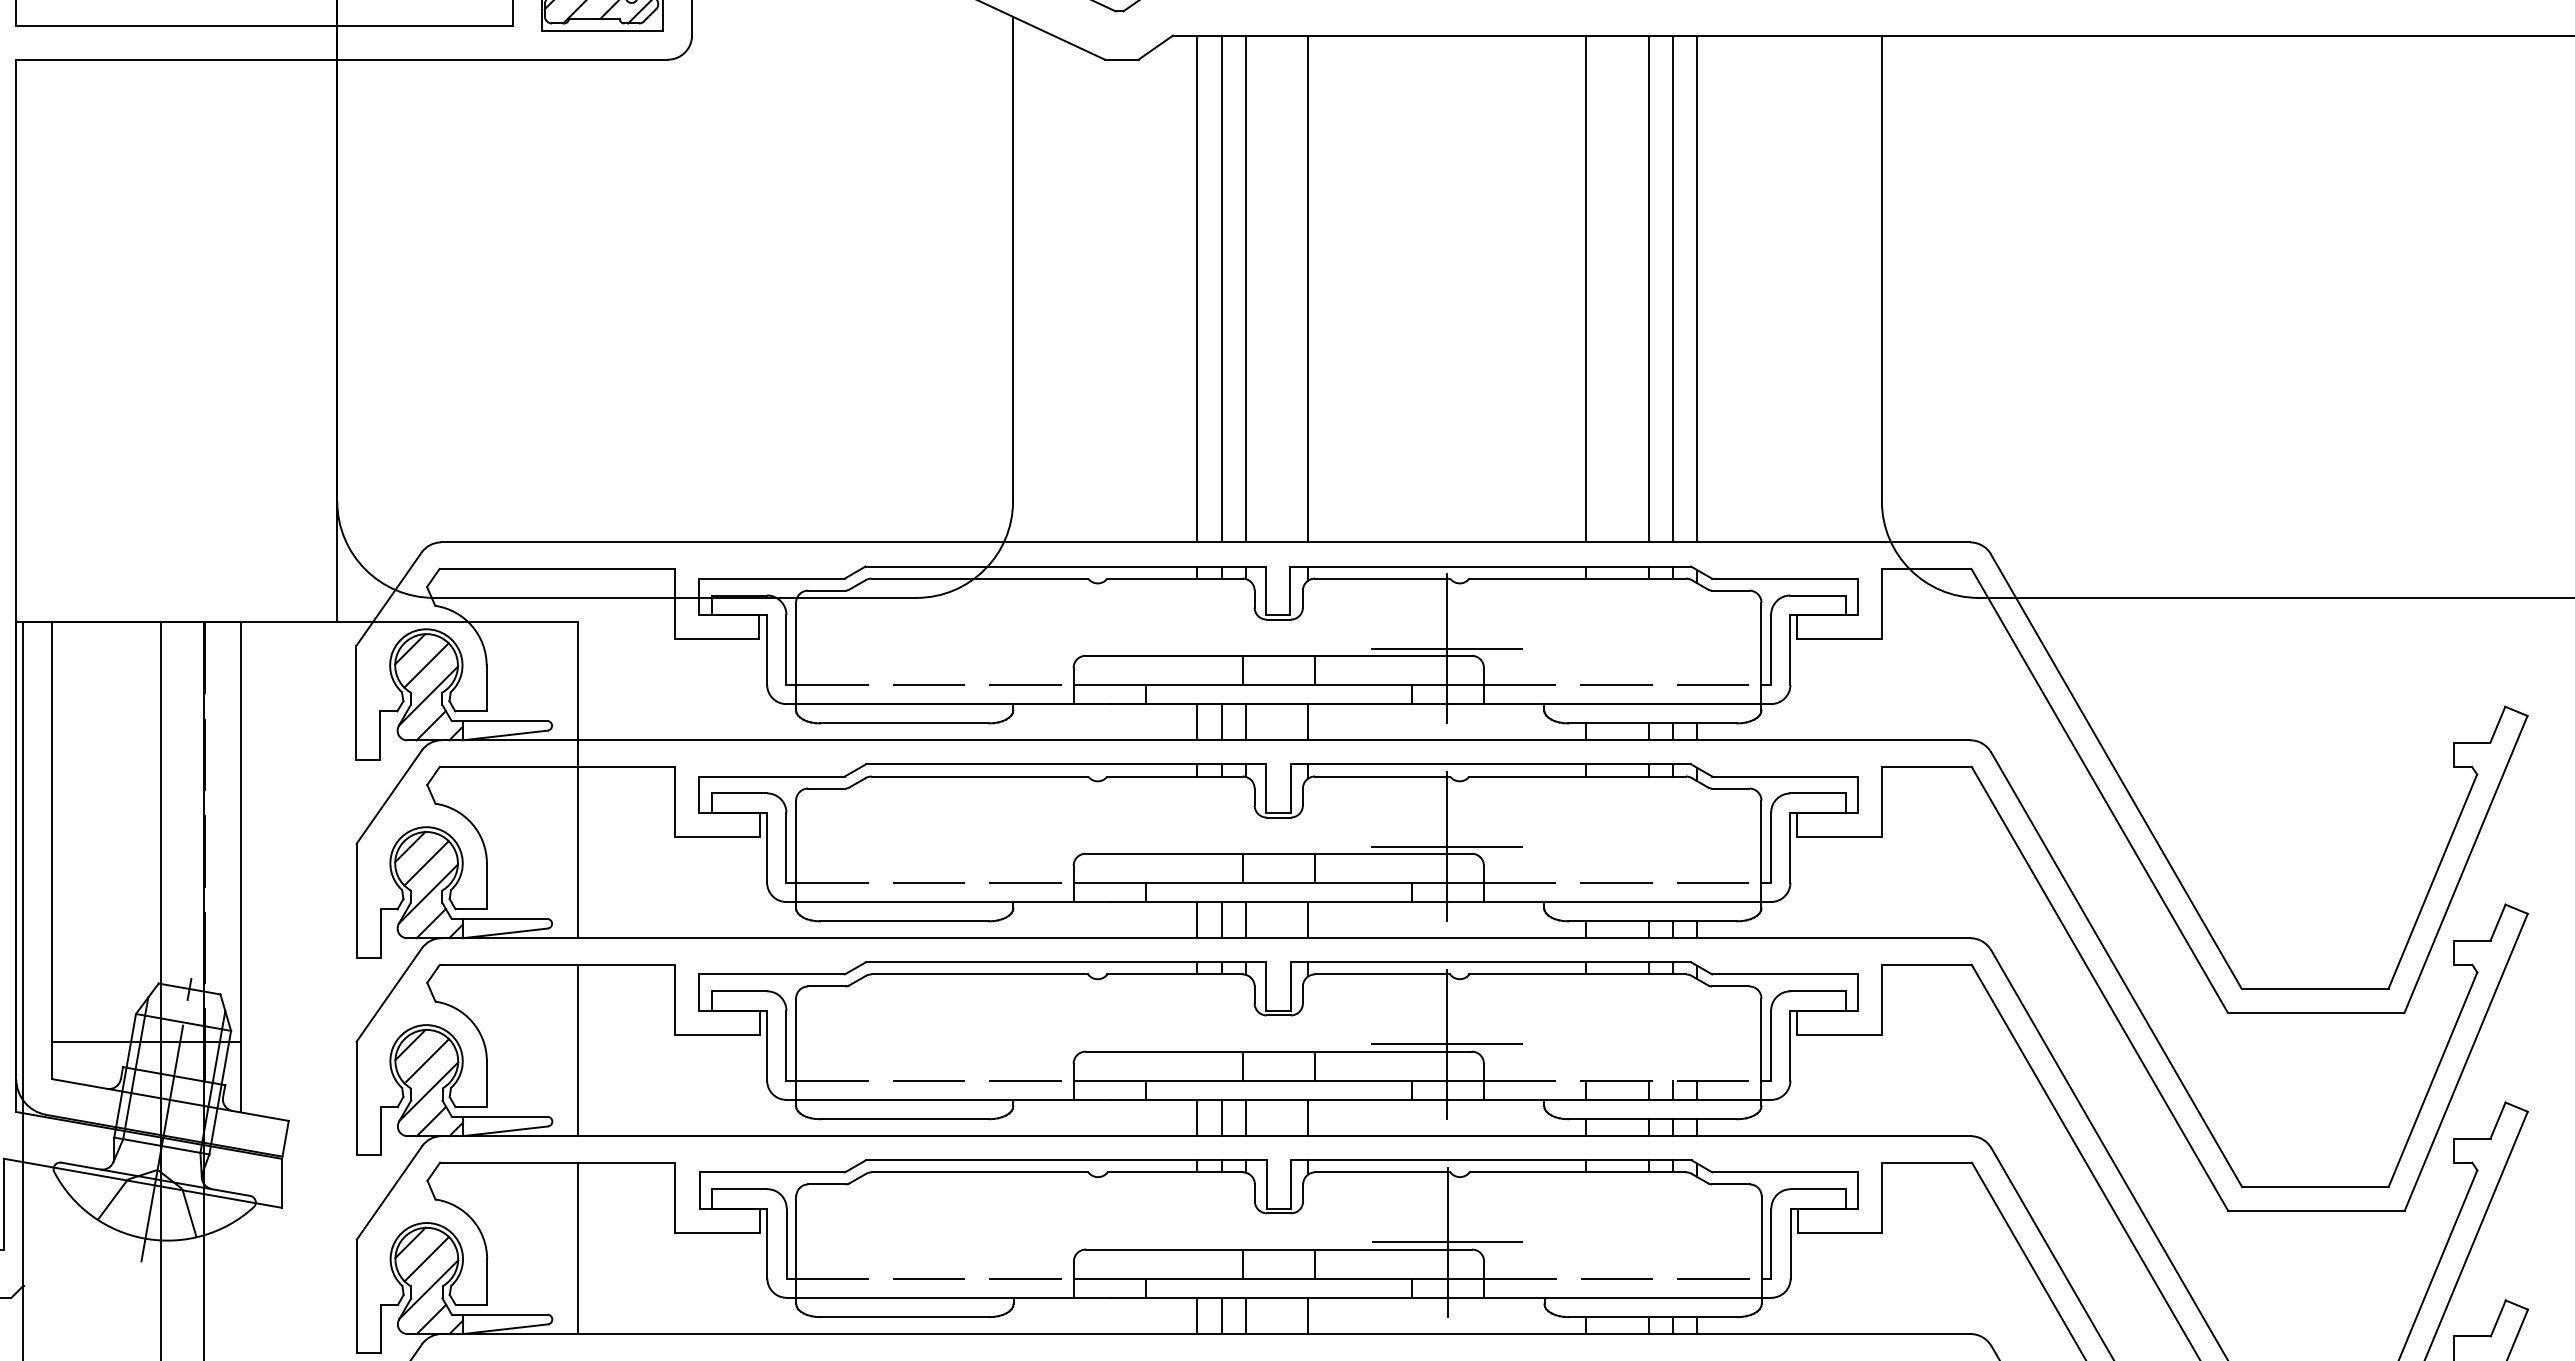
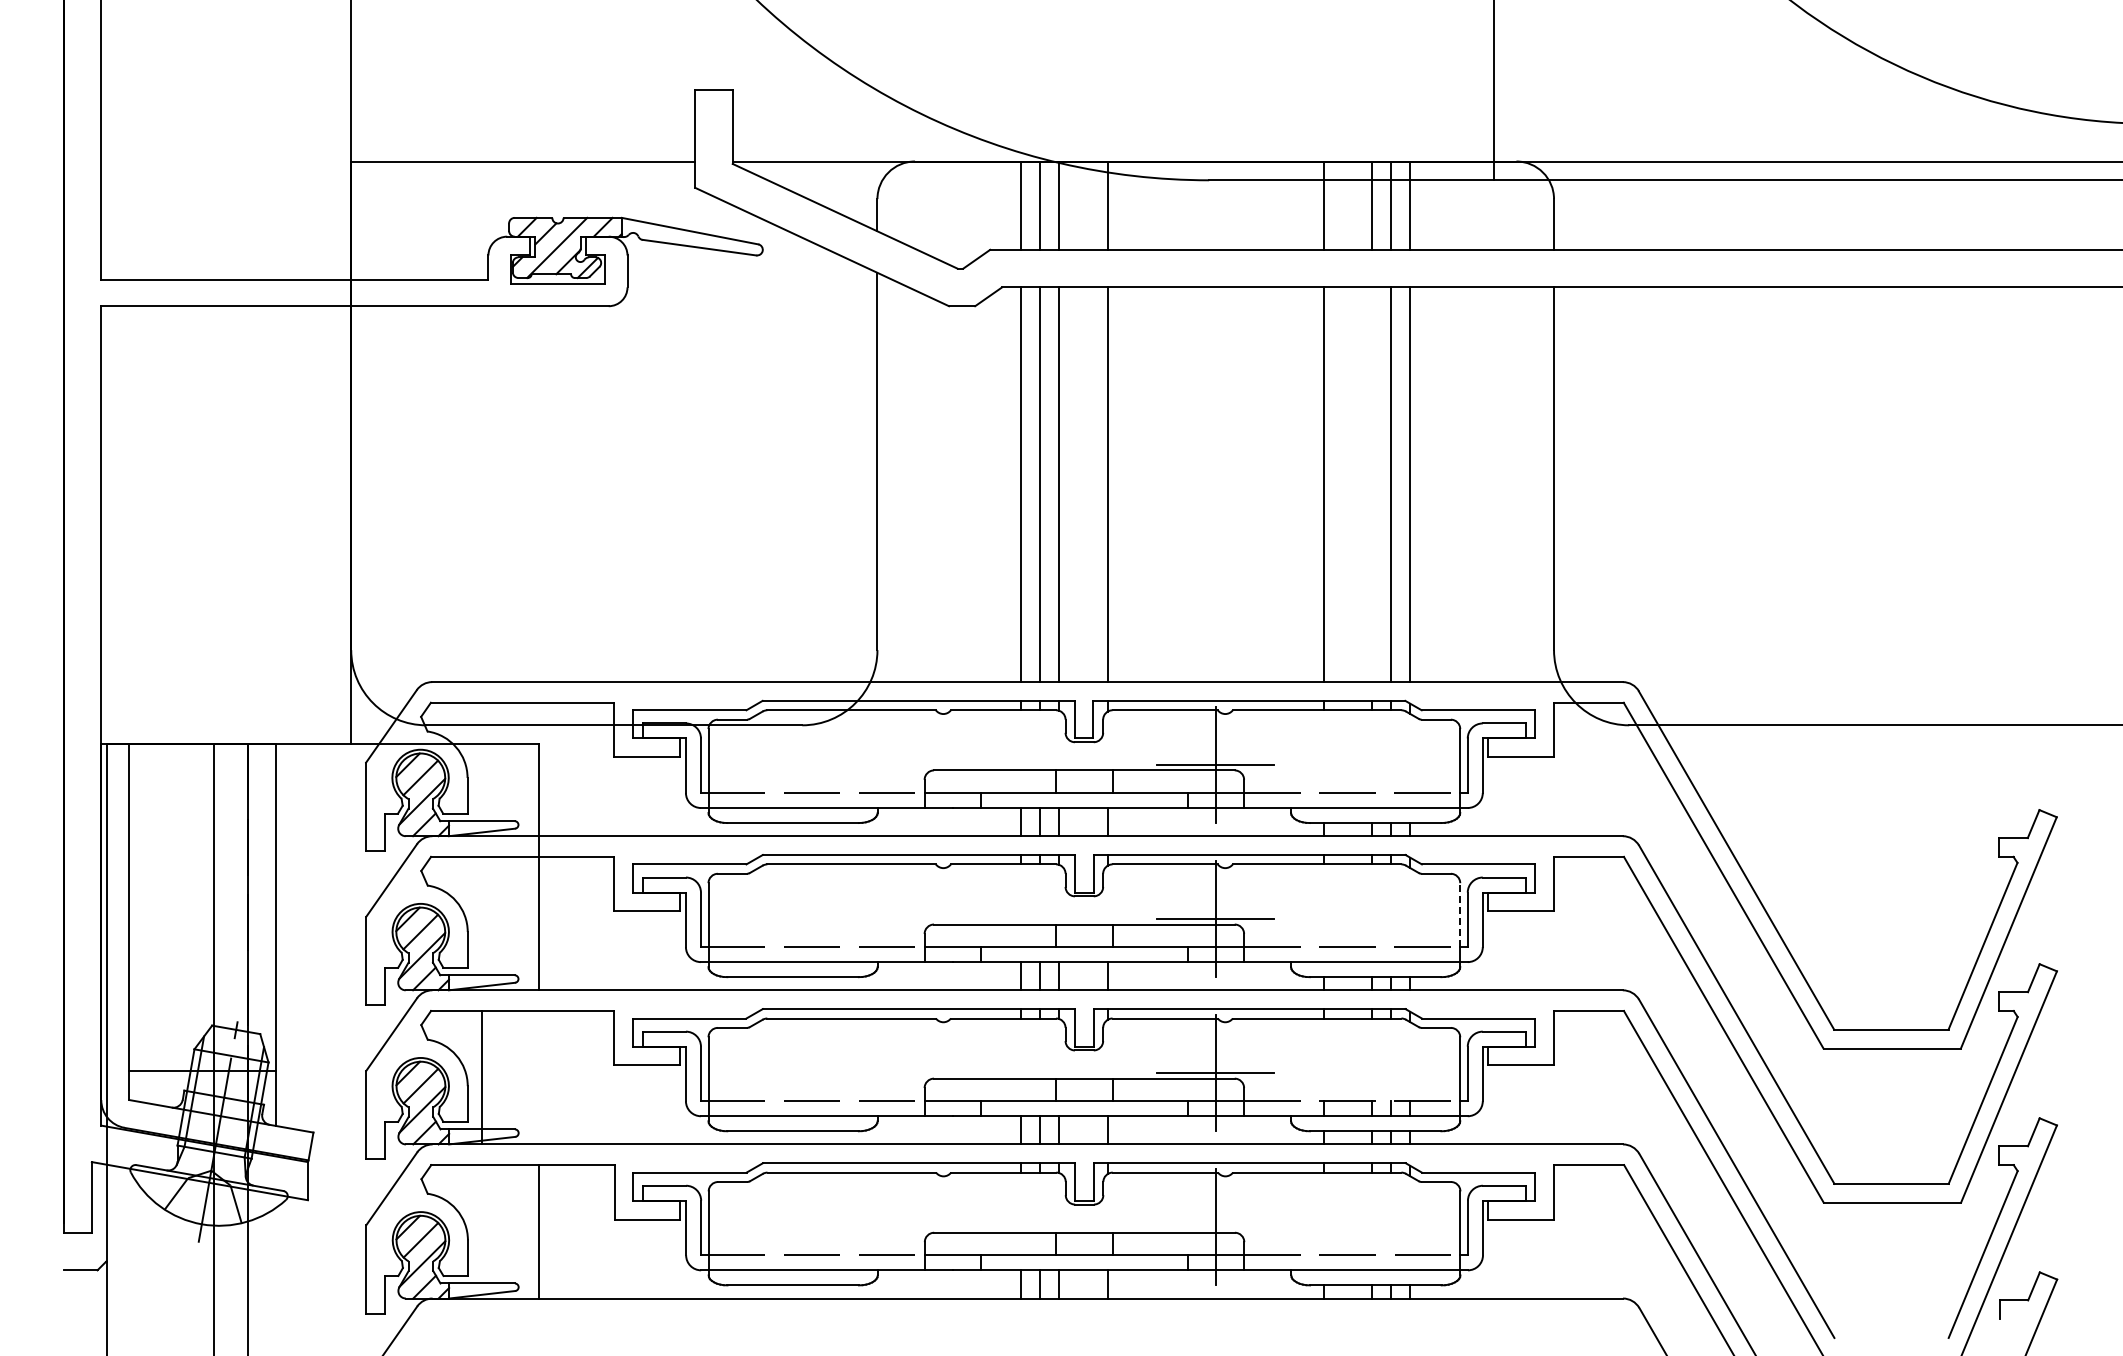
line: (1648, 288) -> (1372, 484), removed
line: (1761, 842) -> (1460, 915), solid -> dashed
line: (577, 1050) -> (481, 1077), moved
line: (1447, 1242) -> (1215, 1227), removed

